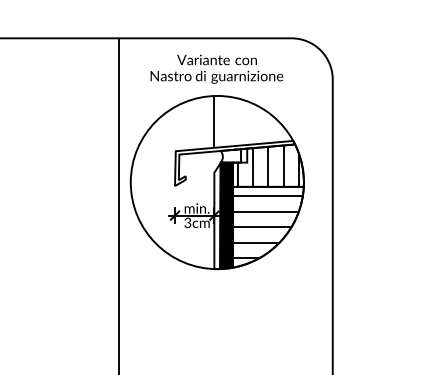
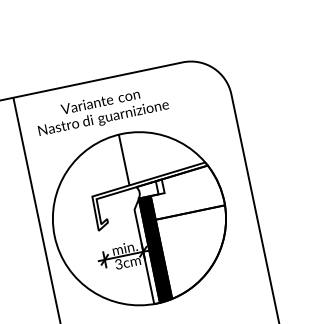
text: (216, 68) -> (101, 110), moved
hatch: (268, 165) -> (186, 191), removed
hatch: (267, 227) -> (197, 252), removed

